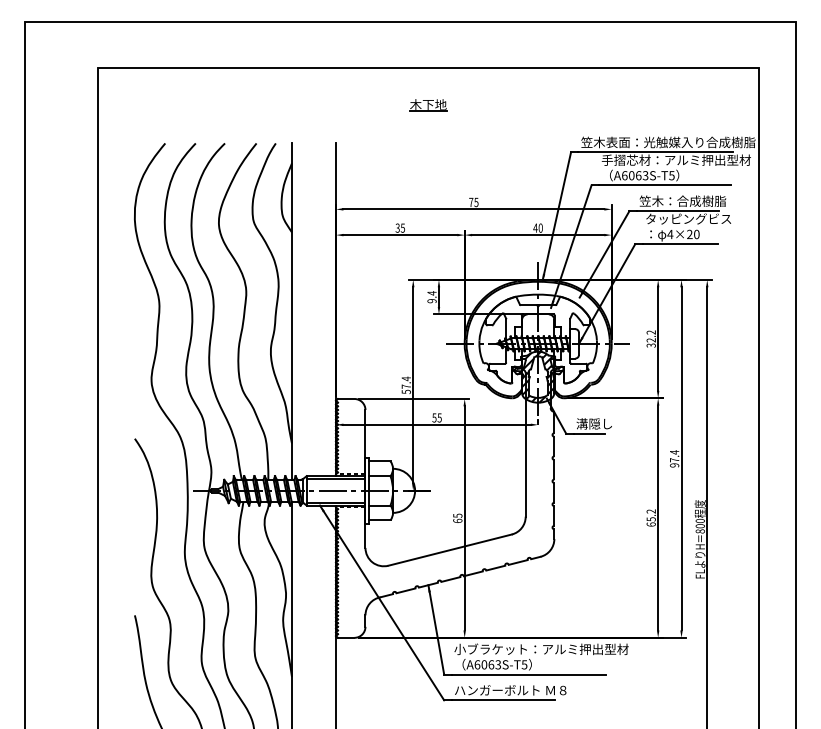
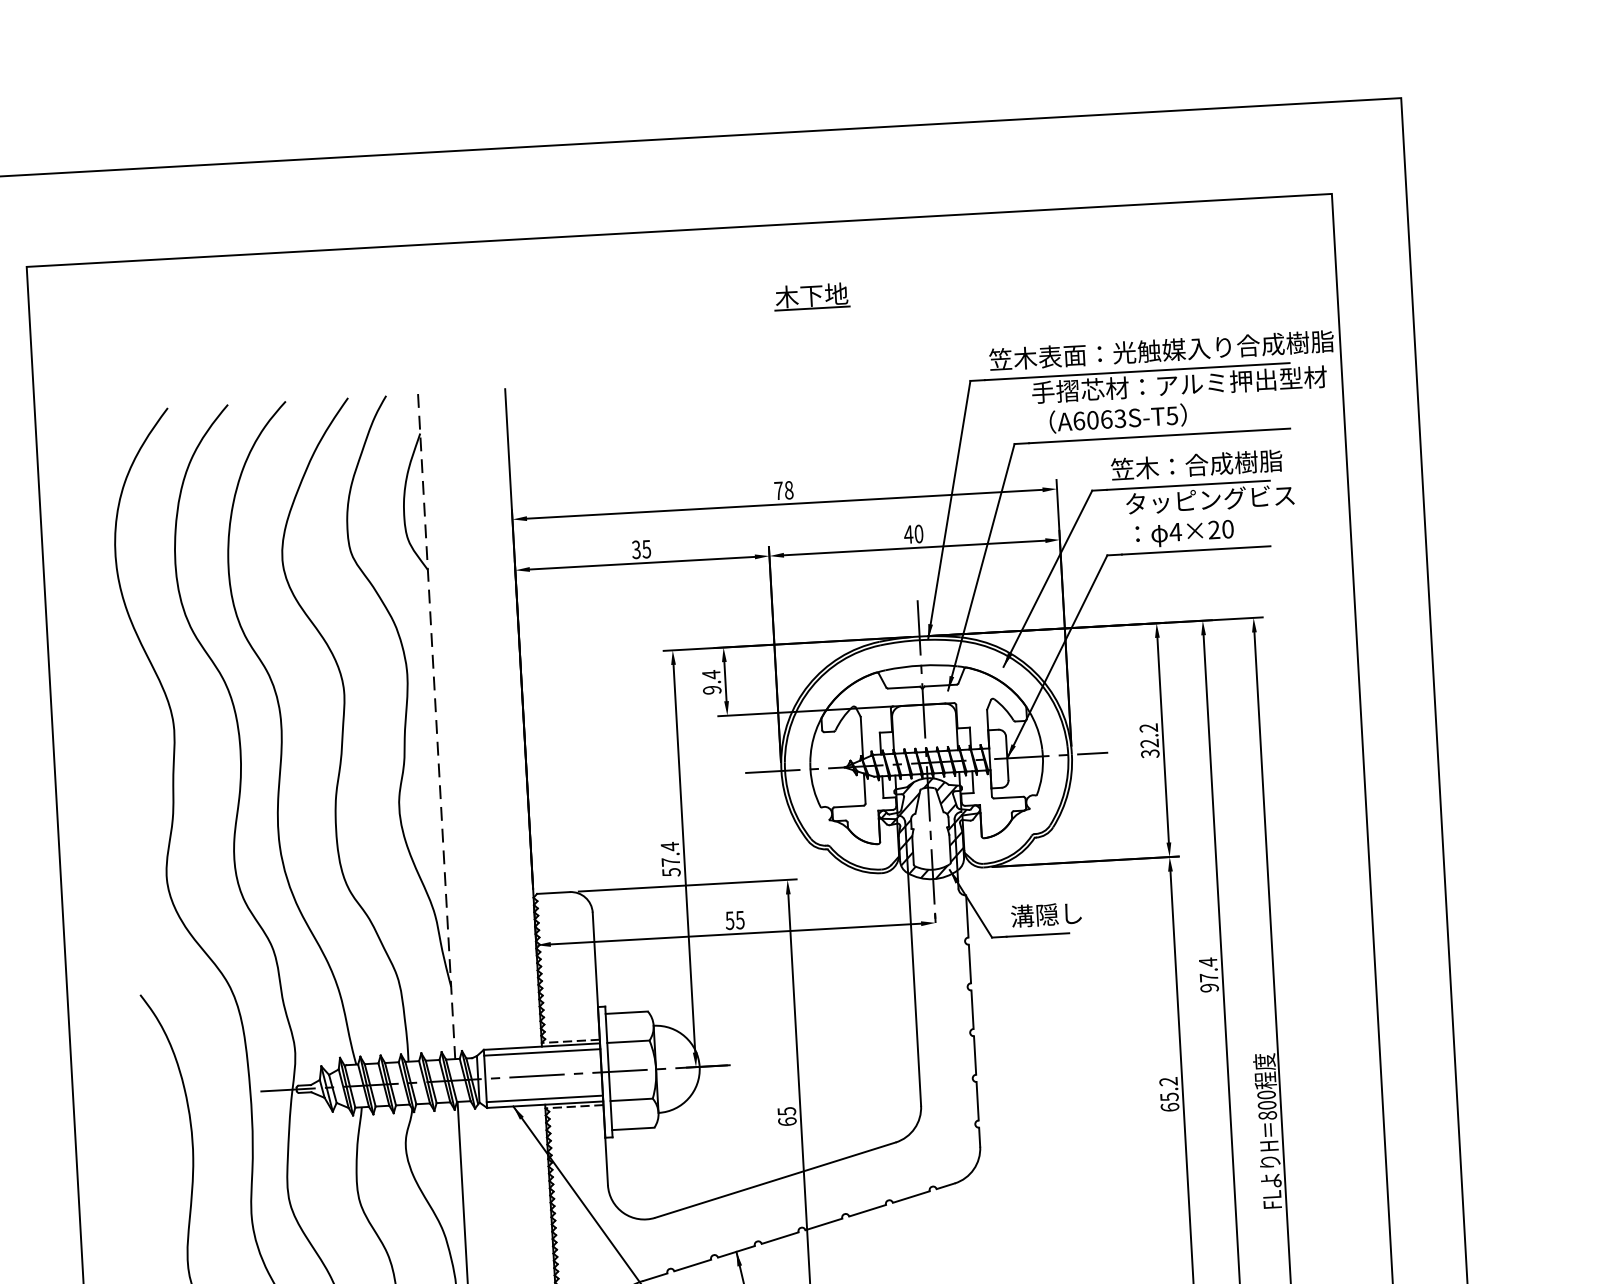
part: (428, 105) -> (812, 296), moved
text: (476, 201) -> (789, 488), 75 -> 78
line: (291, 312) -> (435, 728), solid -> dashed

